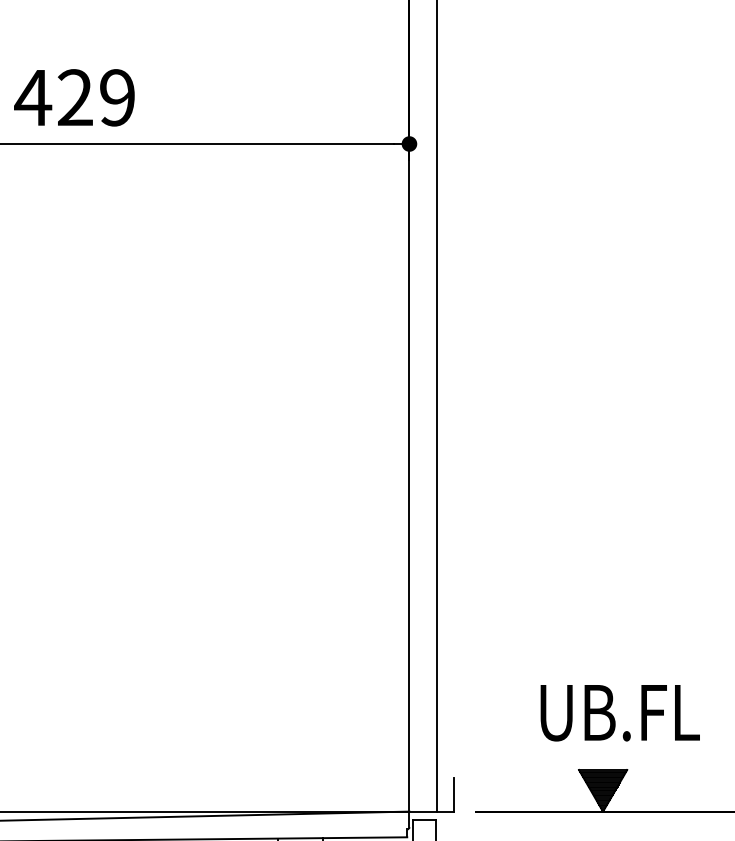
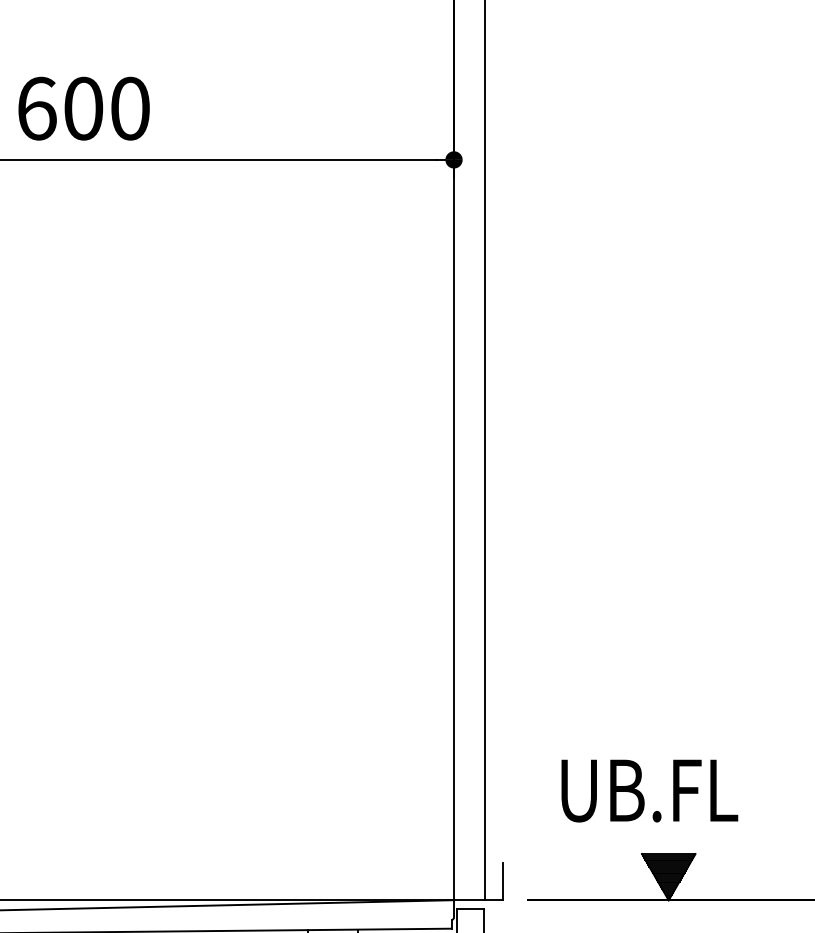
text: (74, 97) -> (82, 108), 429 -> 600
text: (620, 712) -> (649, 790), moved

